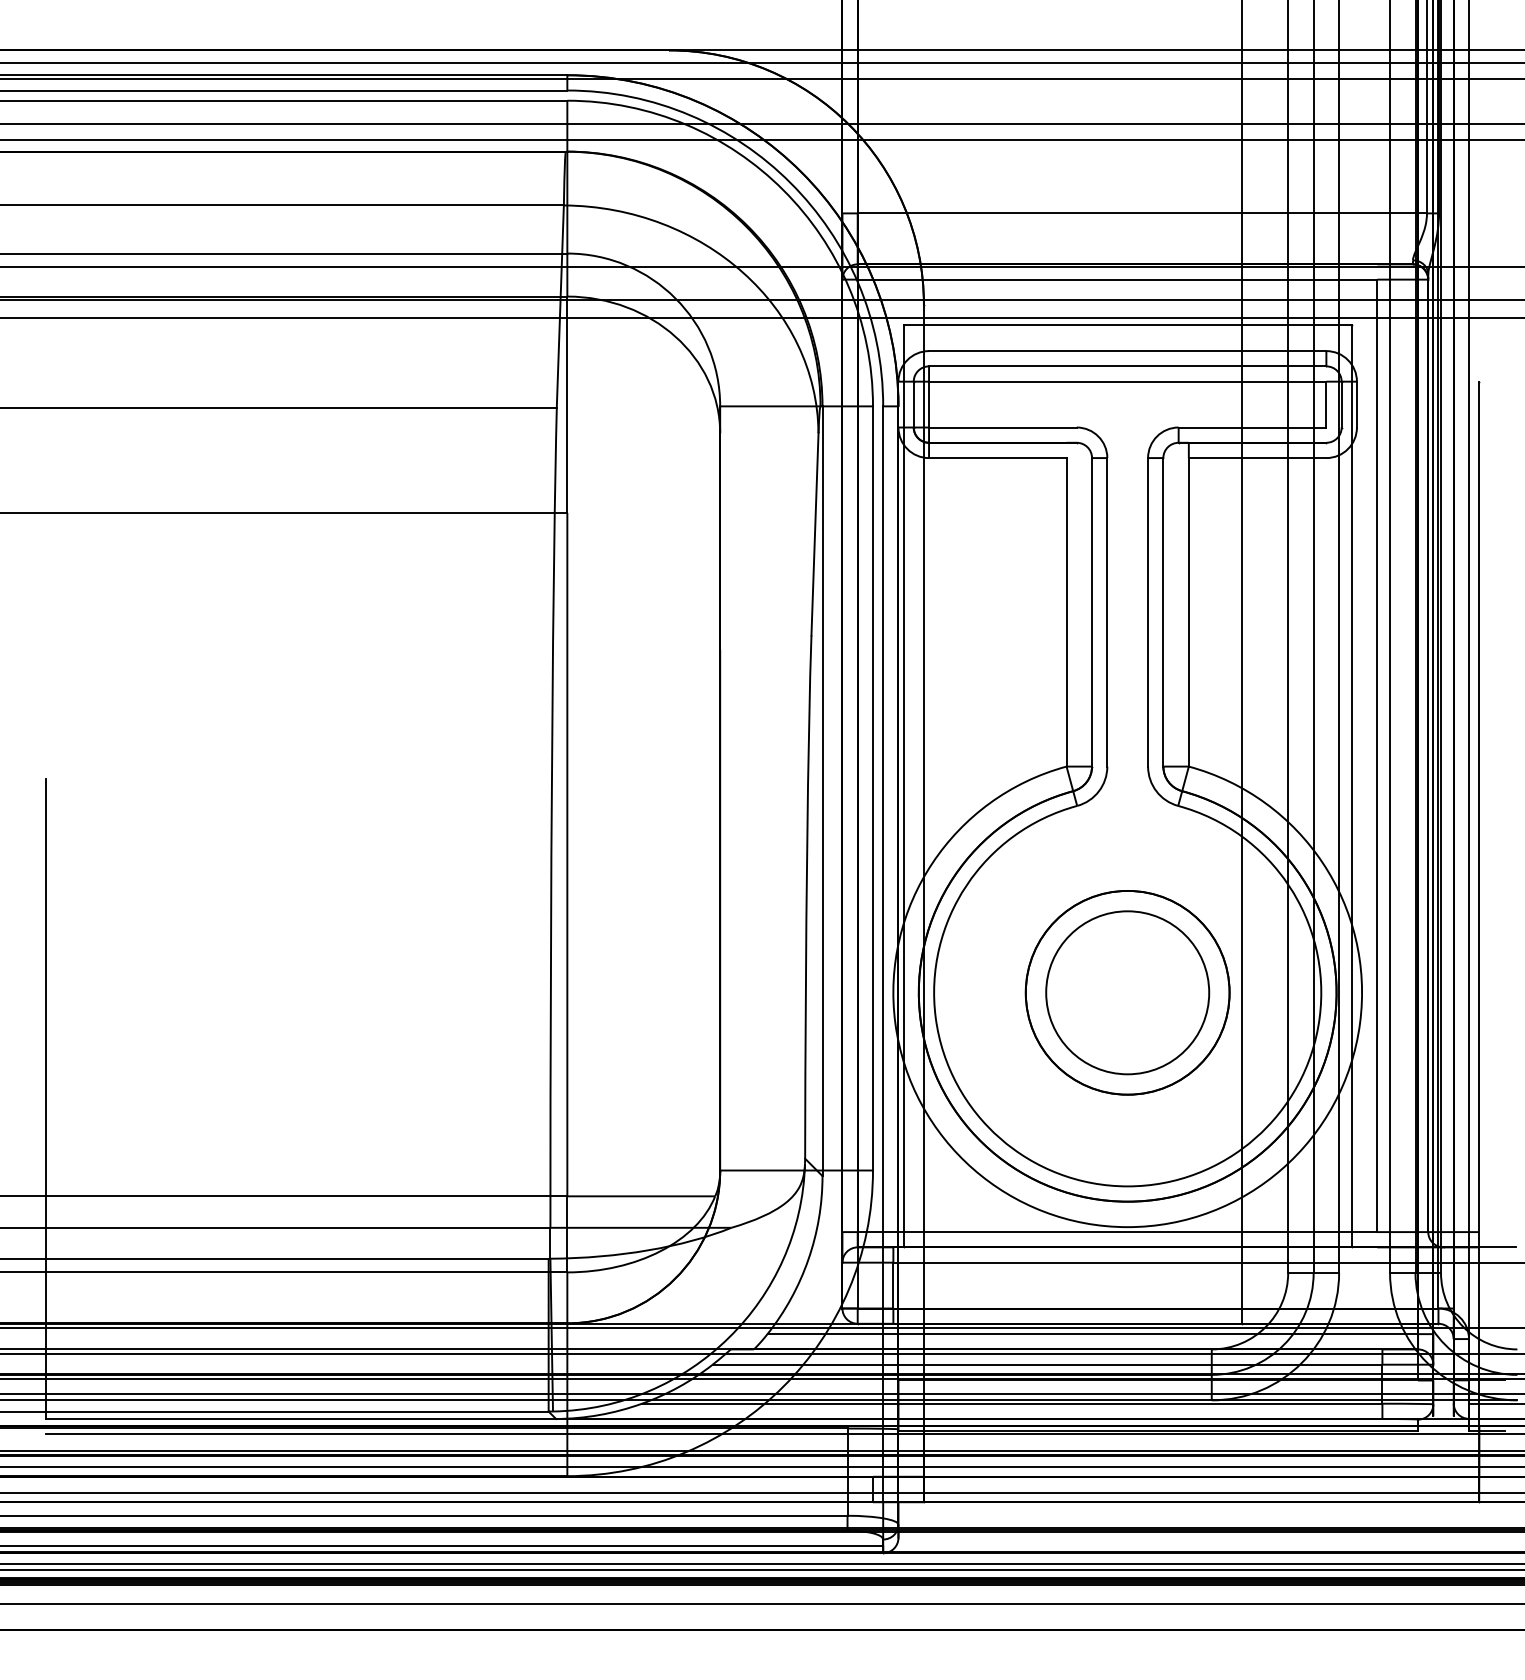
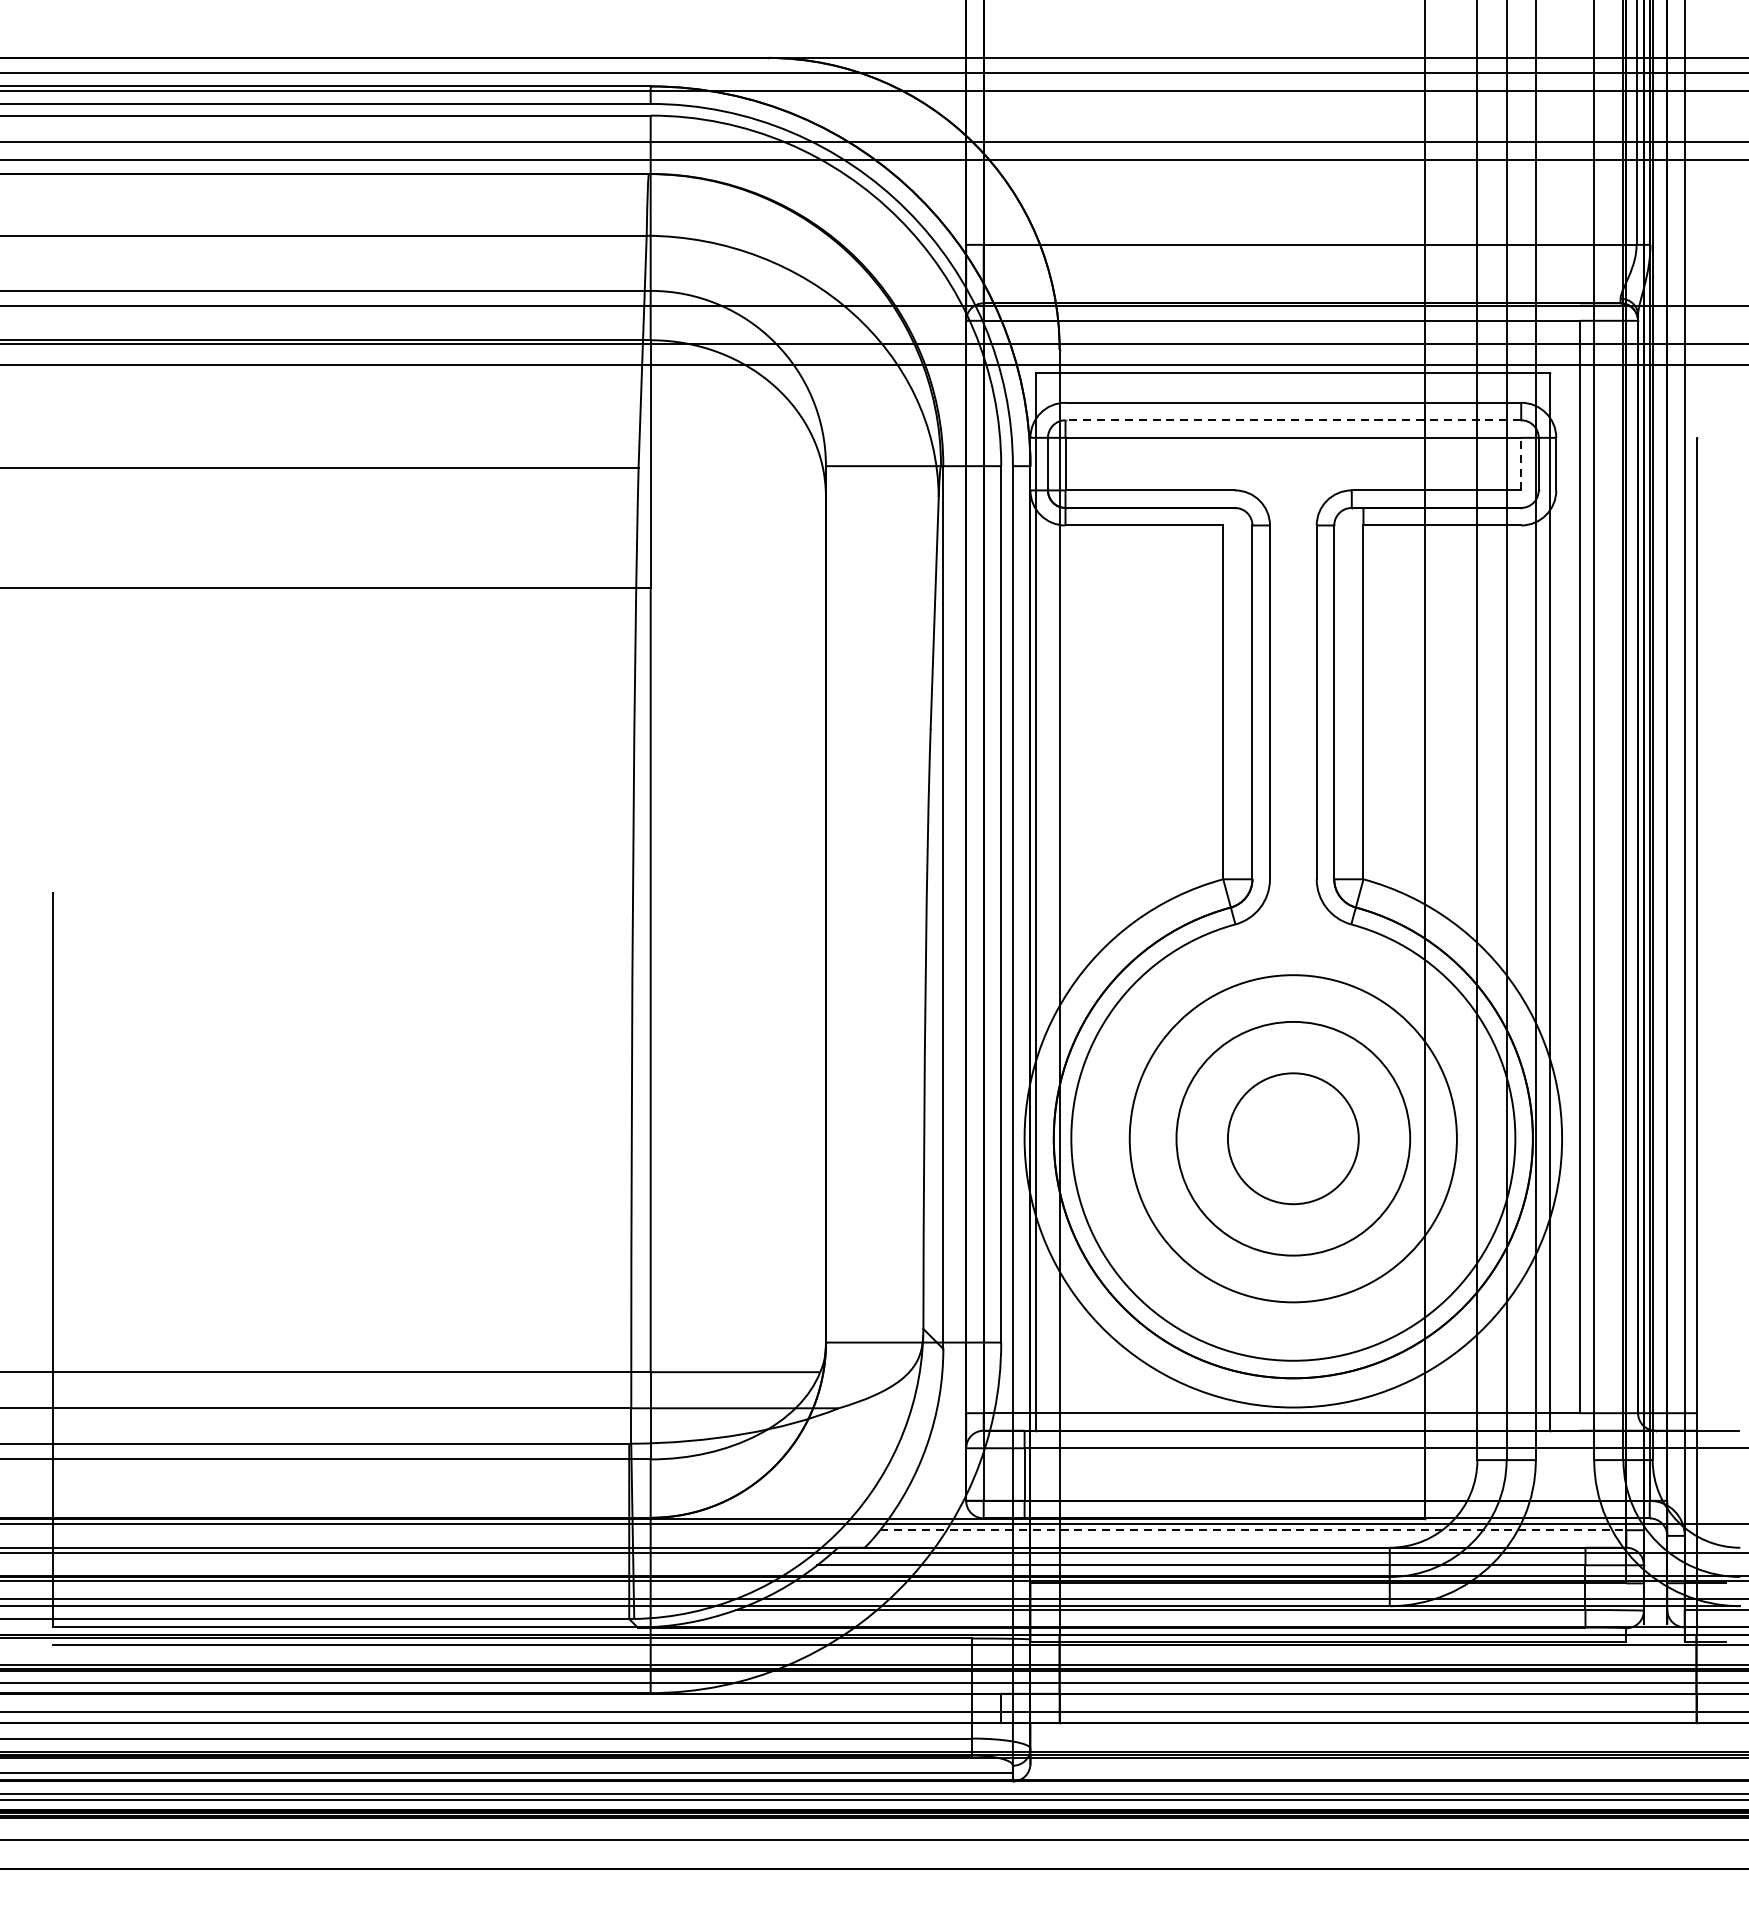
line: (1127, 366) -> (1293, 420), solid -> dashed
line: (1326, 404) -> (1521, 464), solid -> dashed
circle: (1127, 992) -> (1293, 1138), size x0.7
circle: (1127, 992) -> (1293, 1138), size x1.4
line: (1093, 1334) -> (1254, 1530), solid -> dashed

